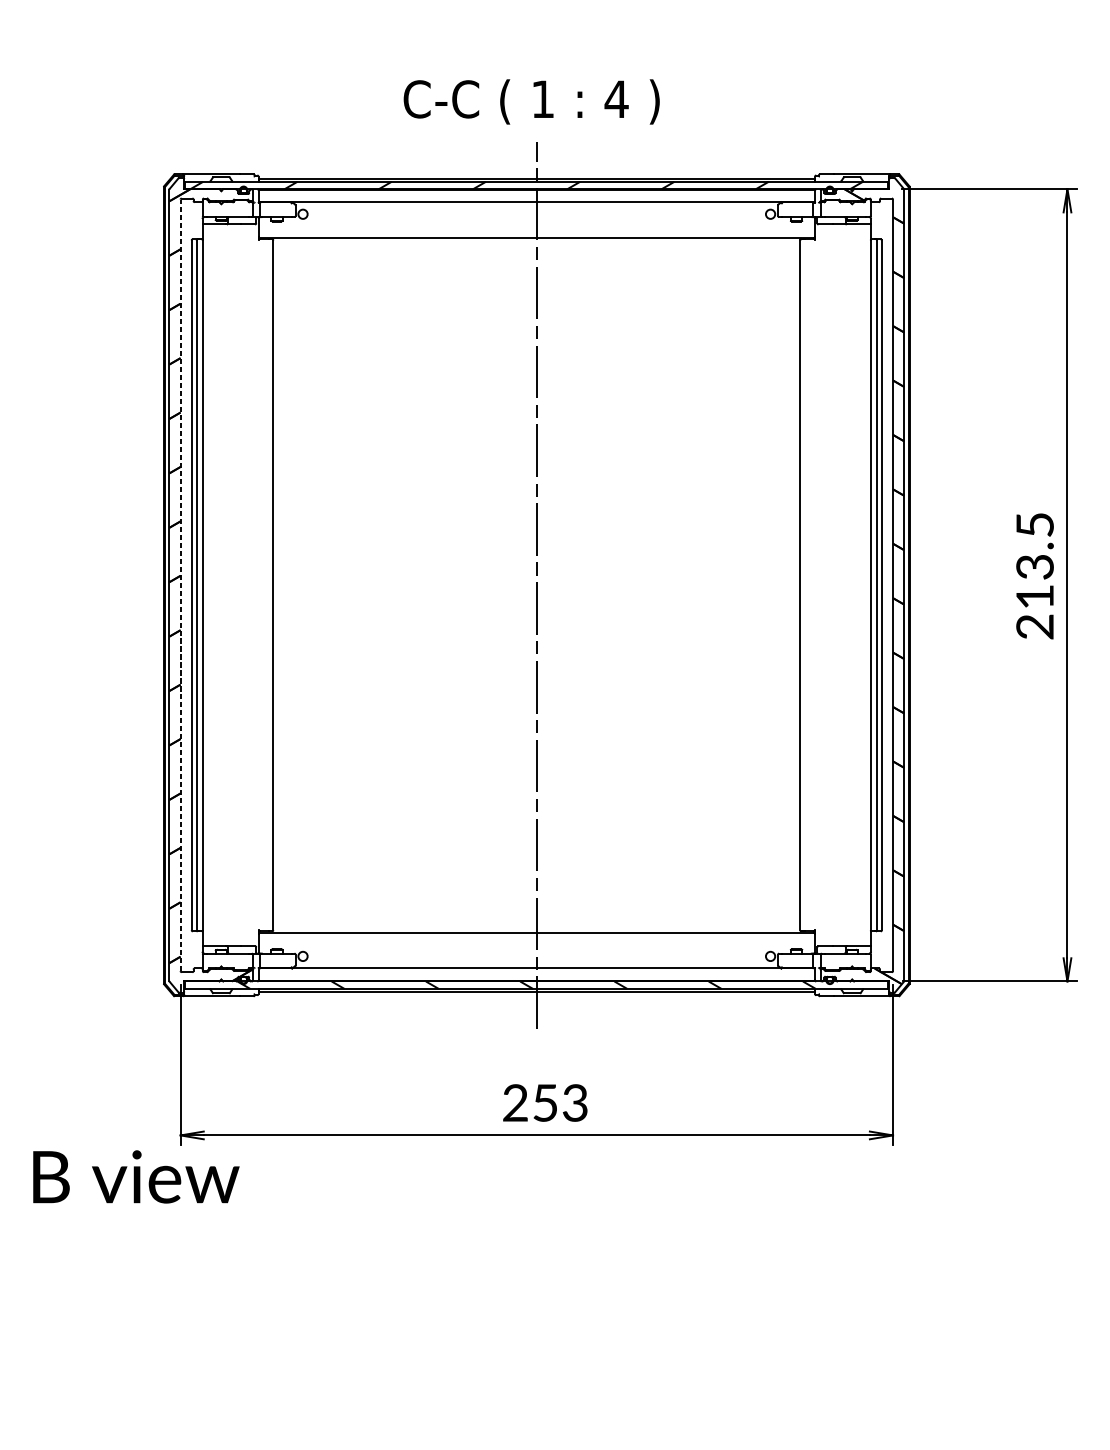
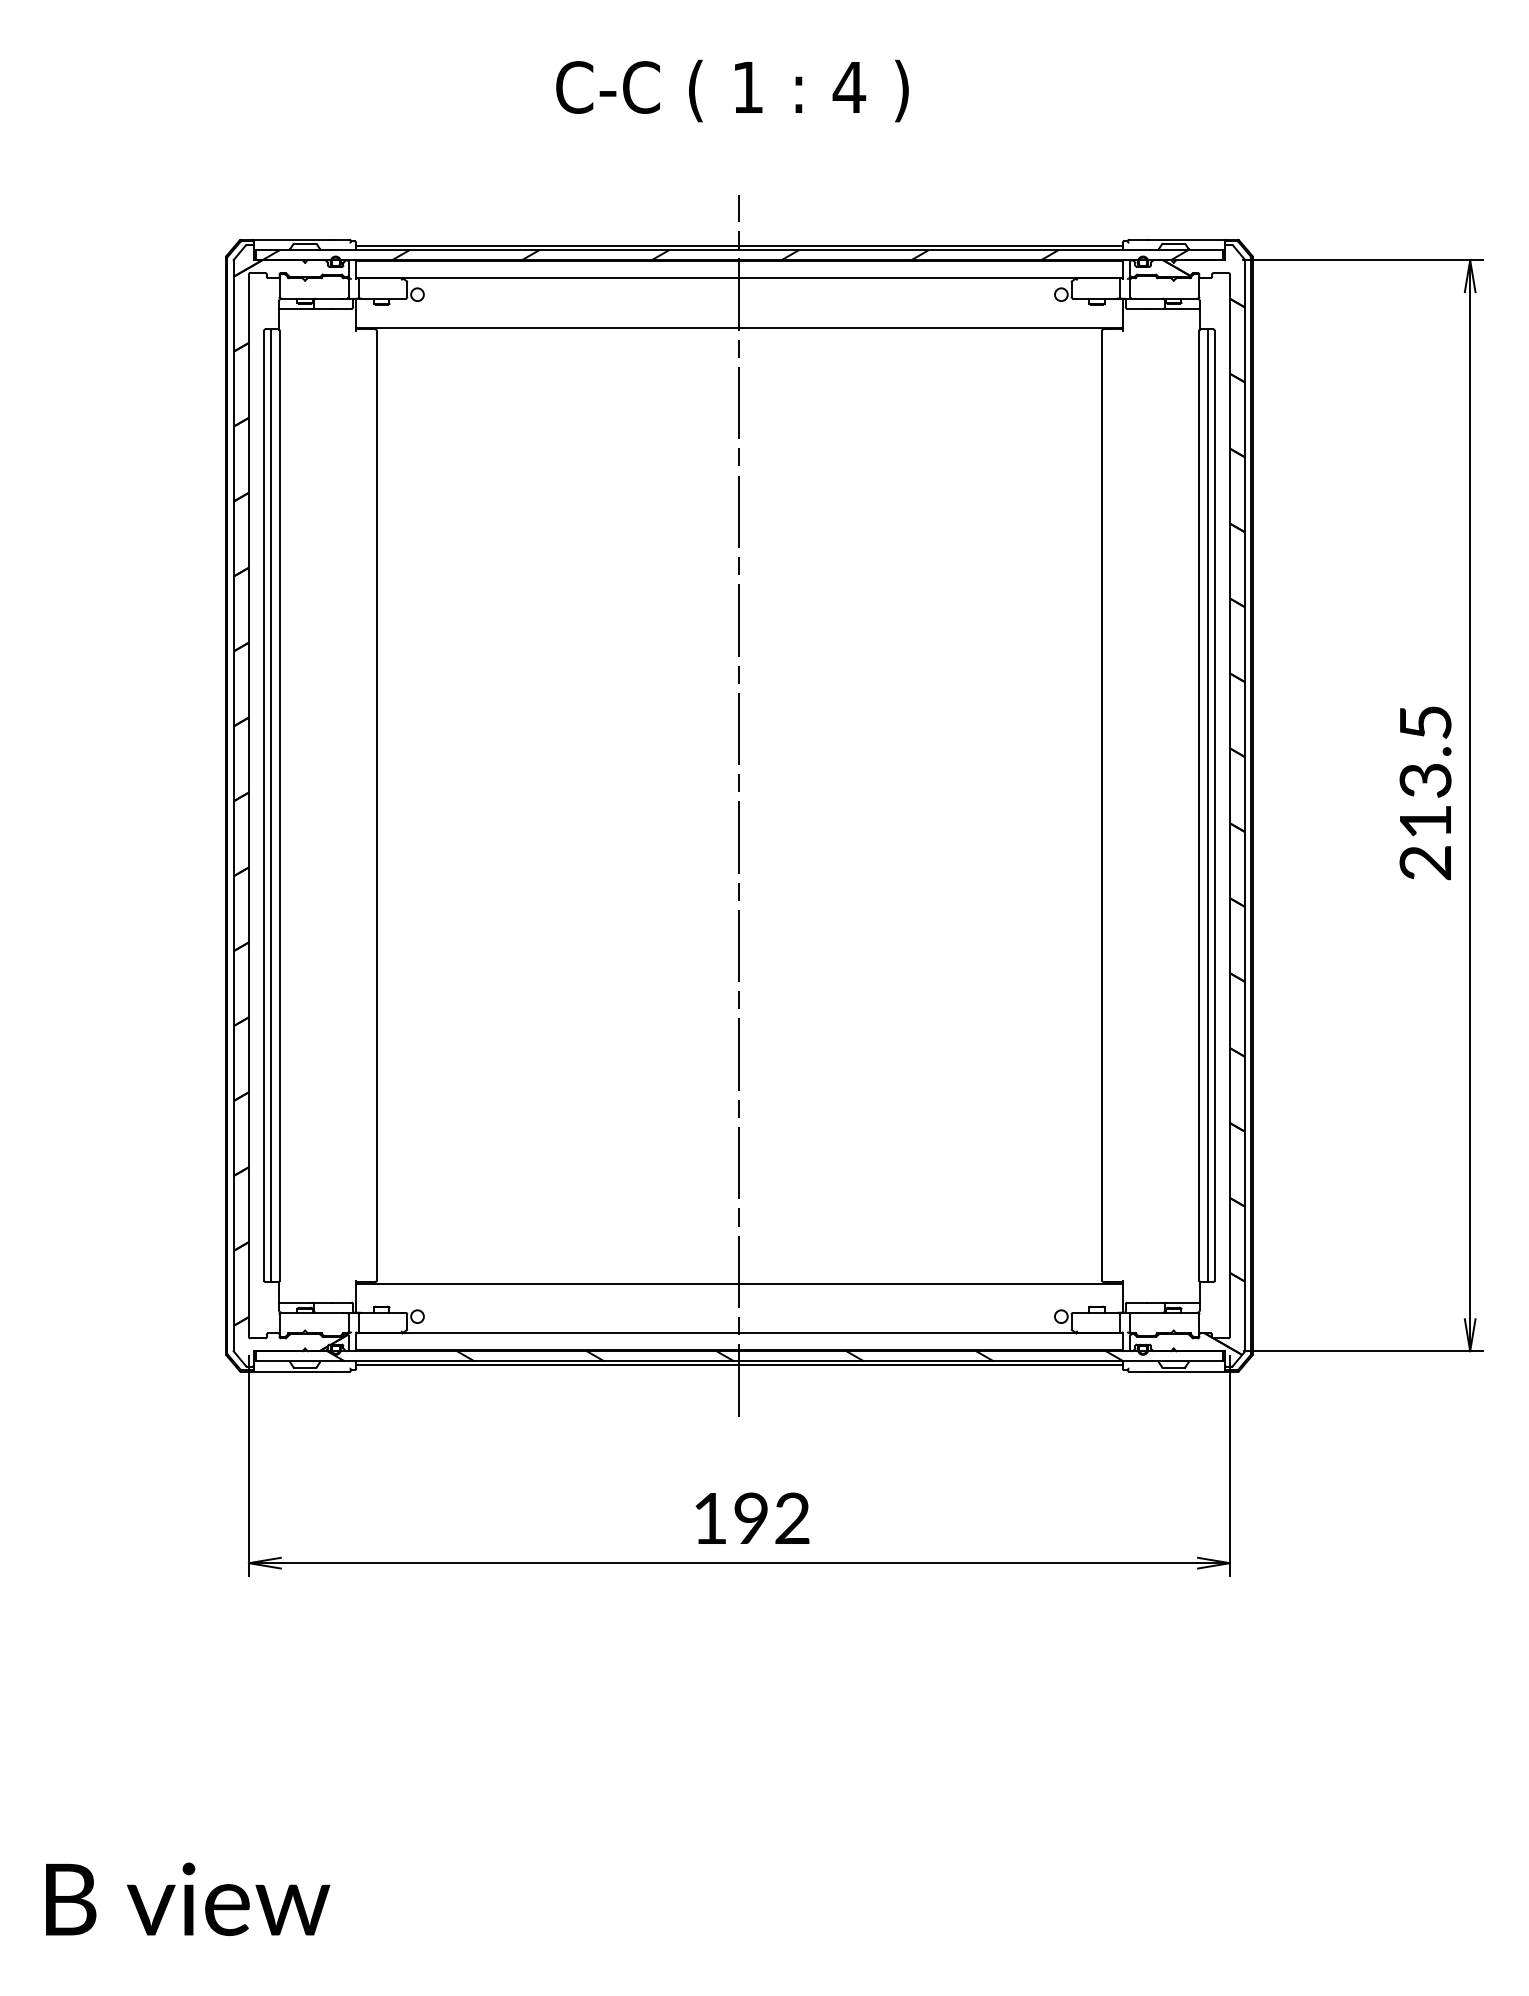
text: (531, 101) -> (732, 90), moved
line: (180, 585) -> (248, 805), dashed -> solid
text: (545, 1102) -> (751, 1518), 253 -> 192
text: (136, 1176) -> (188, 1898), moved

